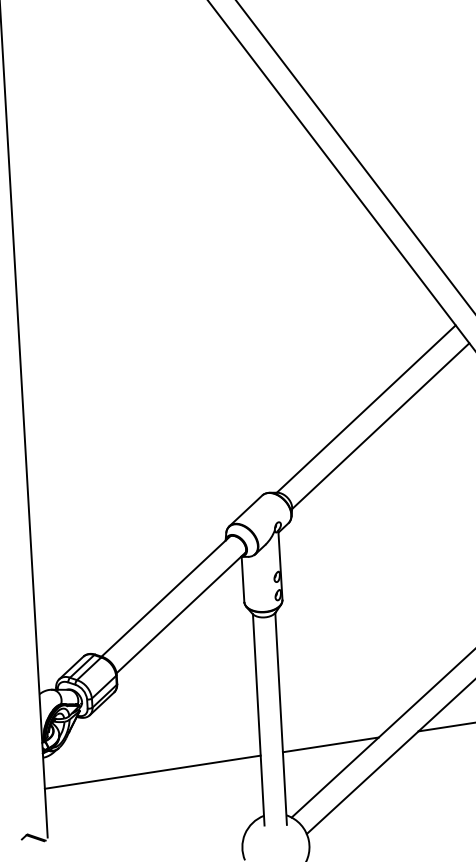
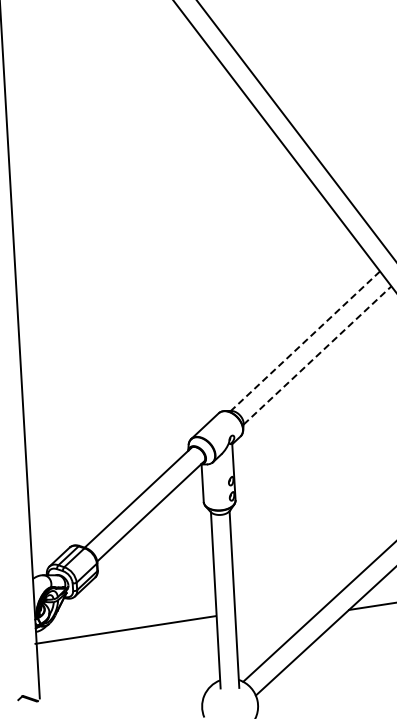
line: (366, 409) -> (305, 341), solid -> dashed
line: (380, 426) -> (317, 355), solid -> dashed
line: (330, 745) -> (275, 621), removed
line: (152, 771) -> (125, 629), moved

